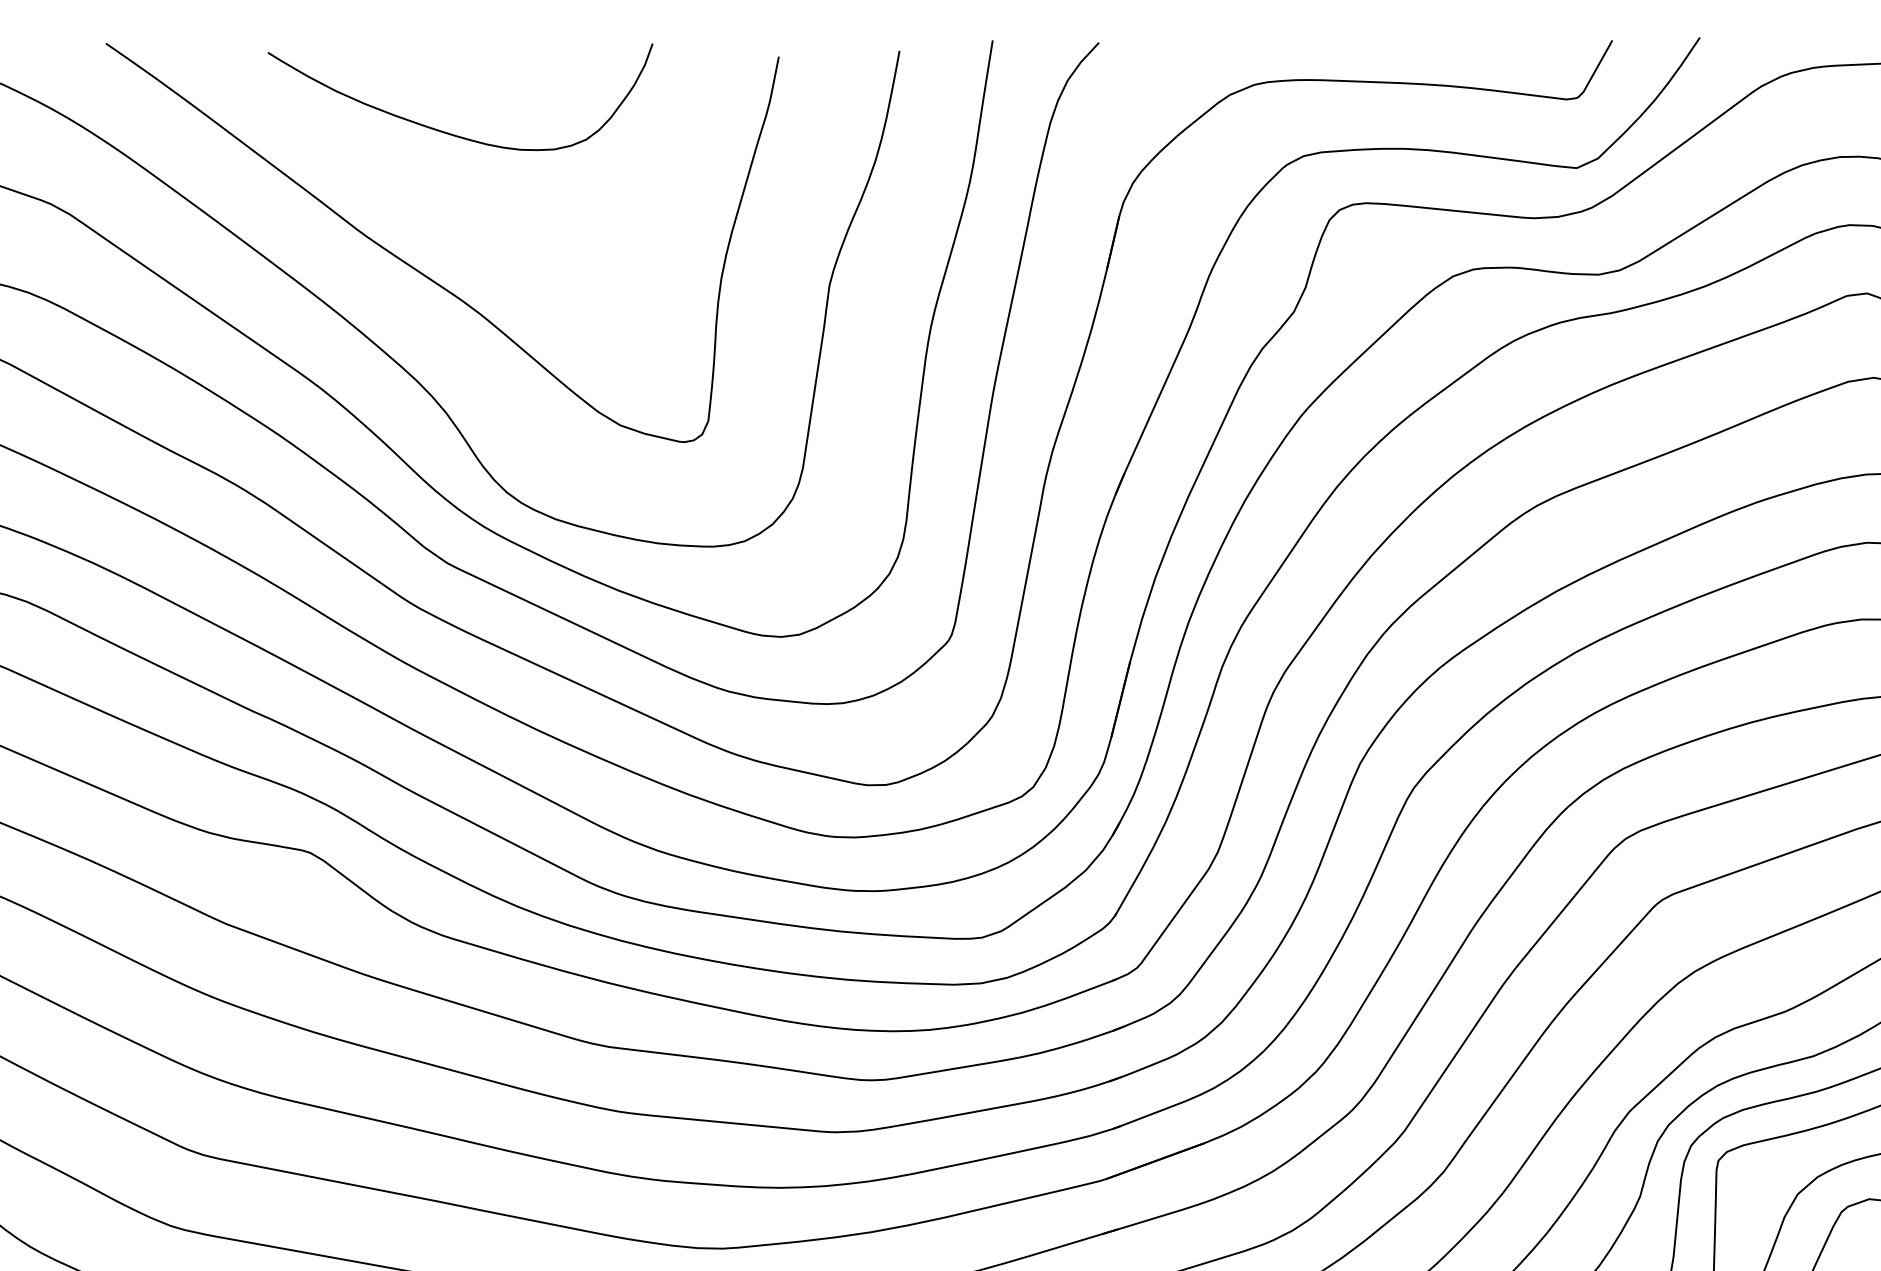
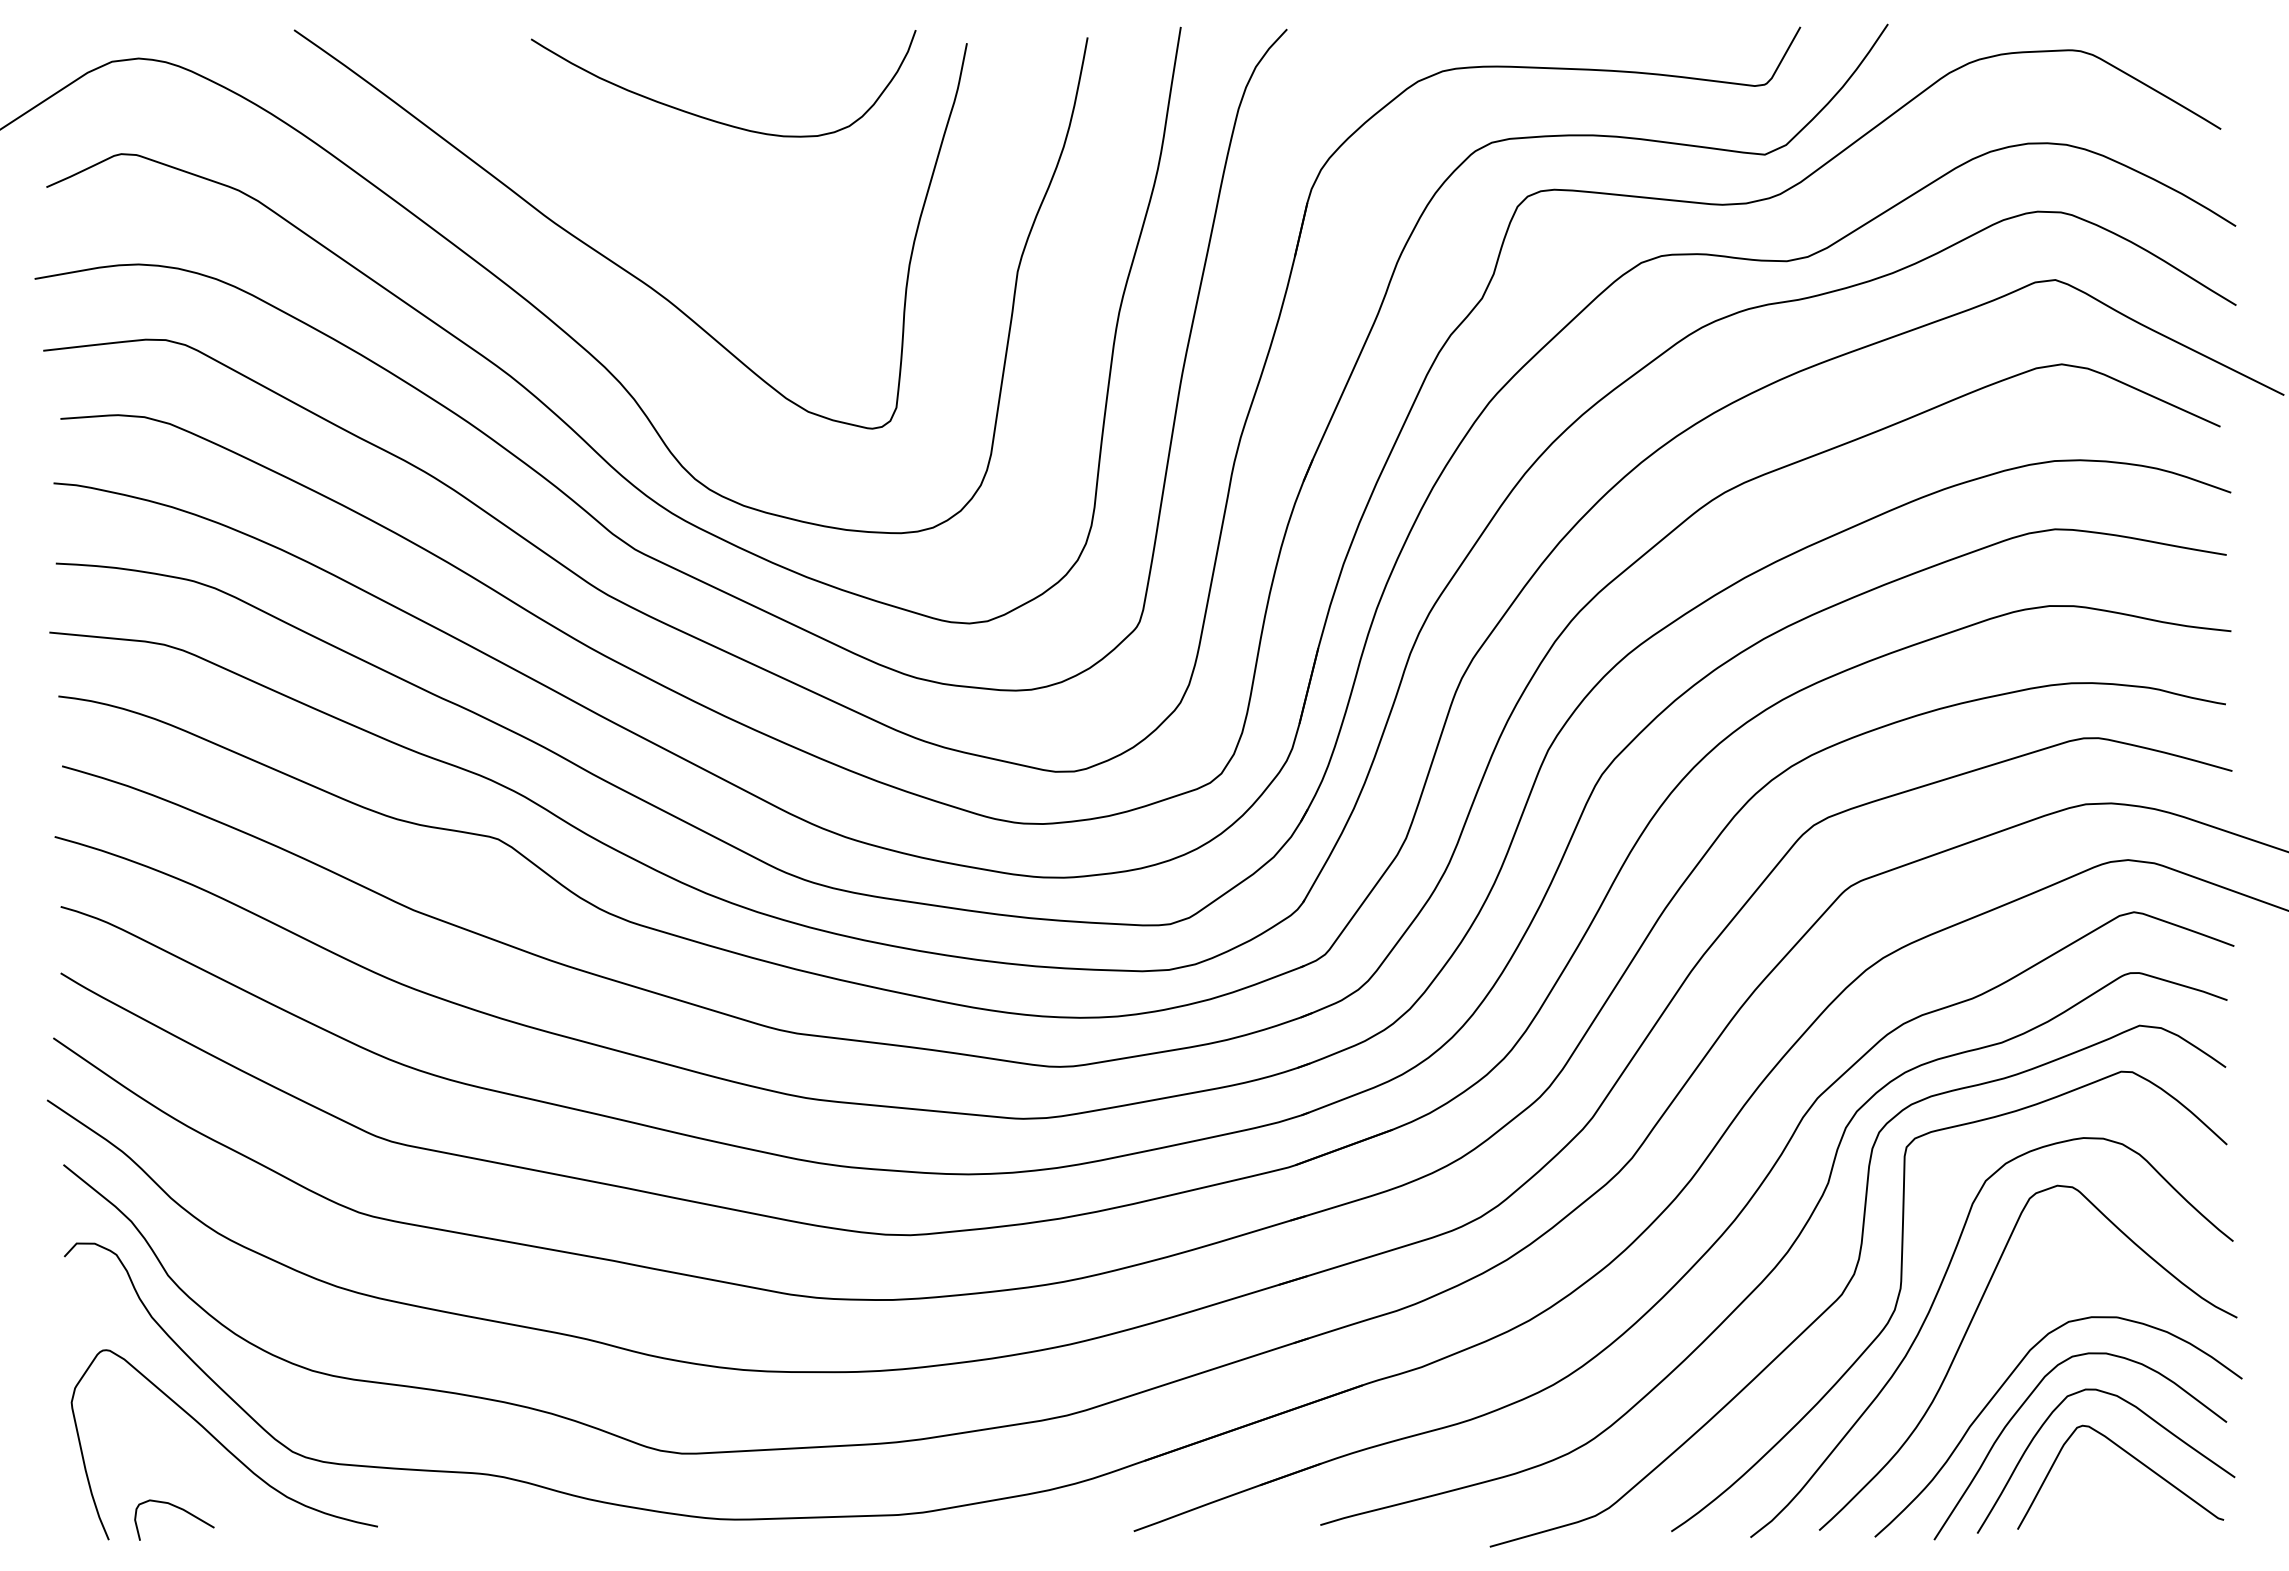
curve: (450, 132) -> (713, 119), moved

